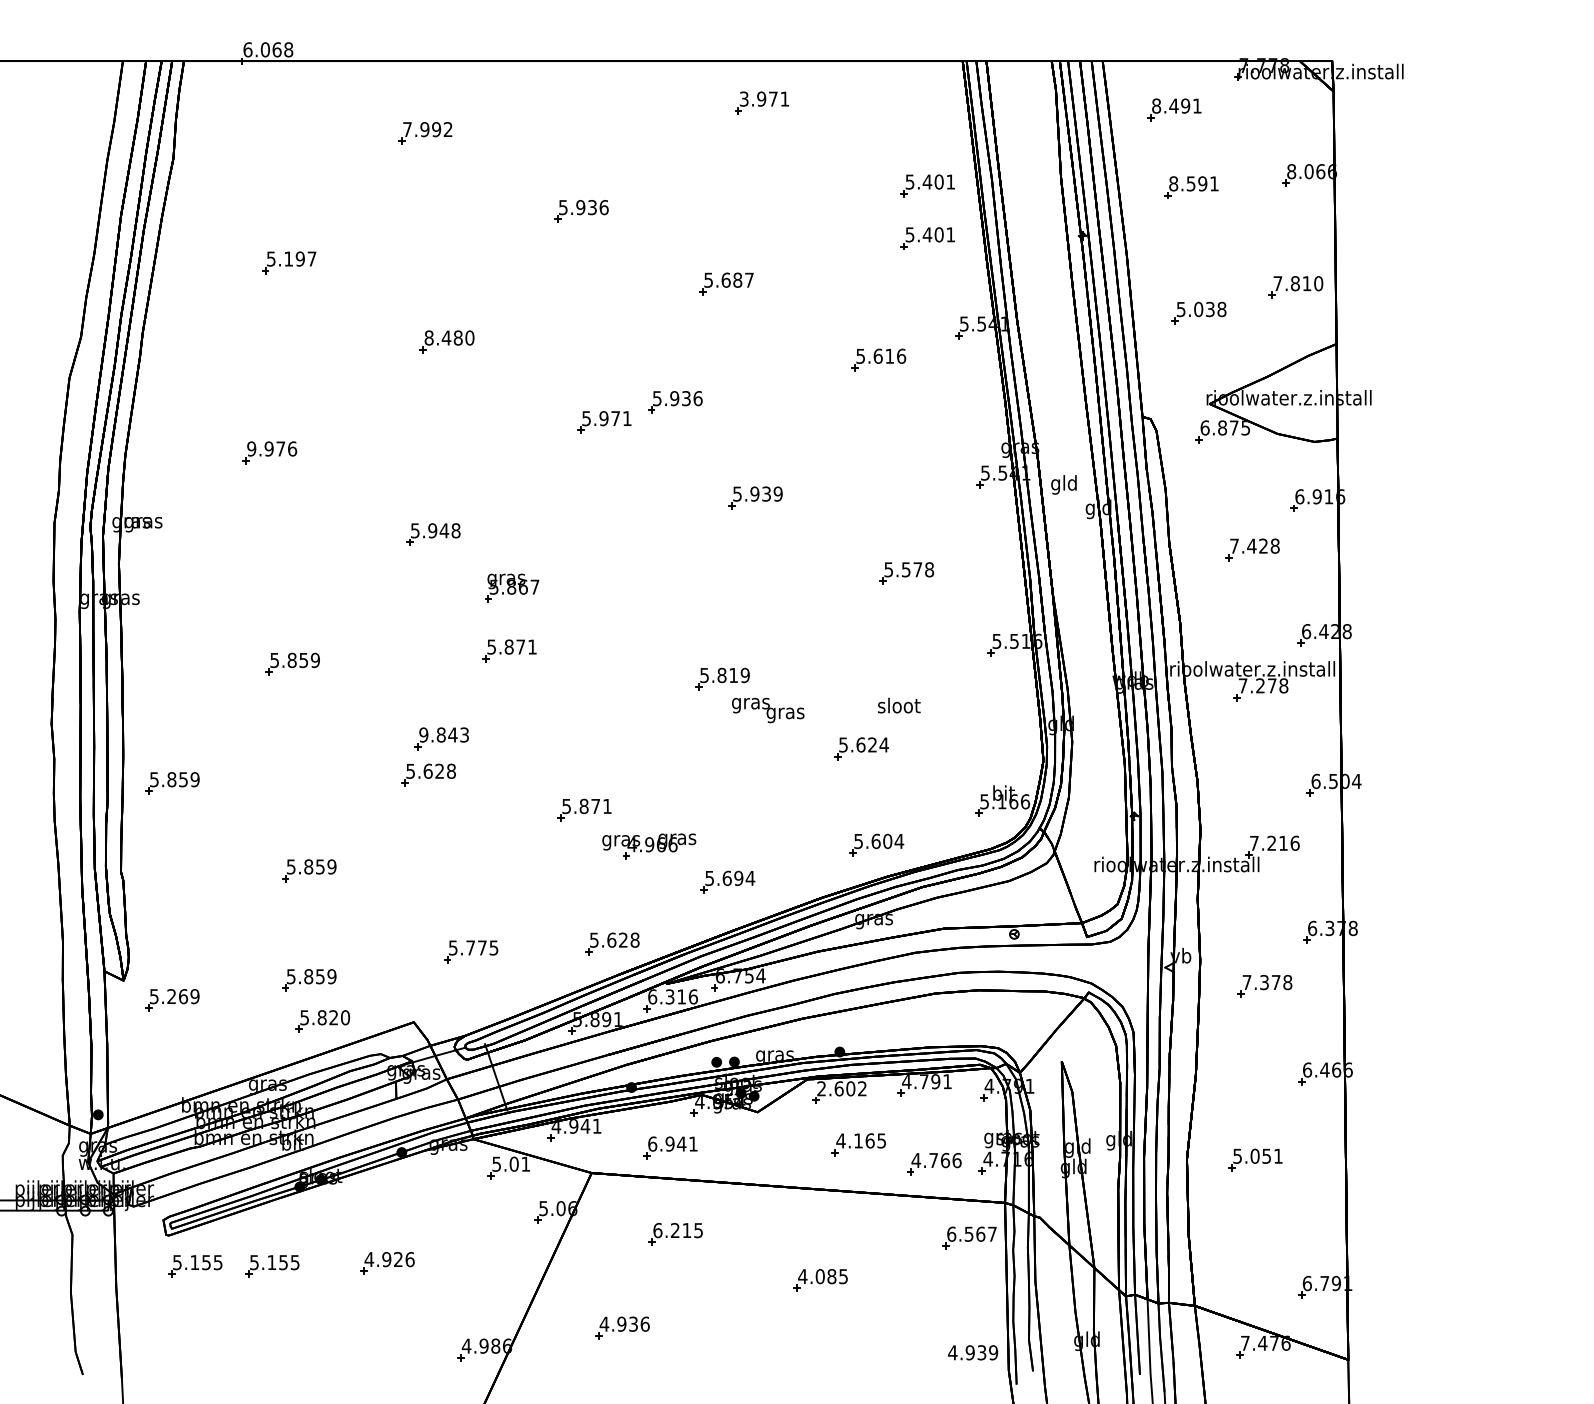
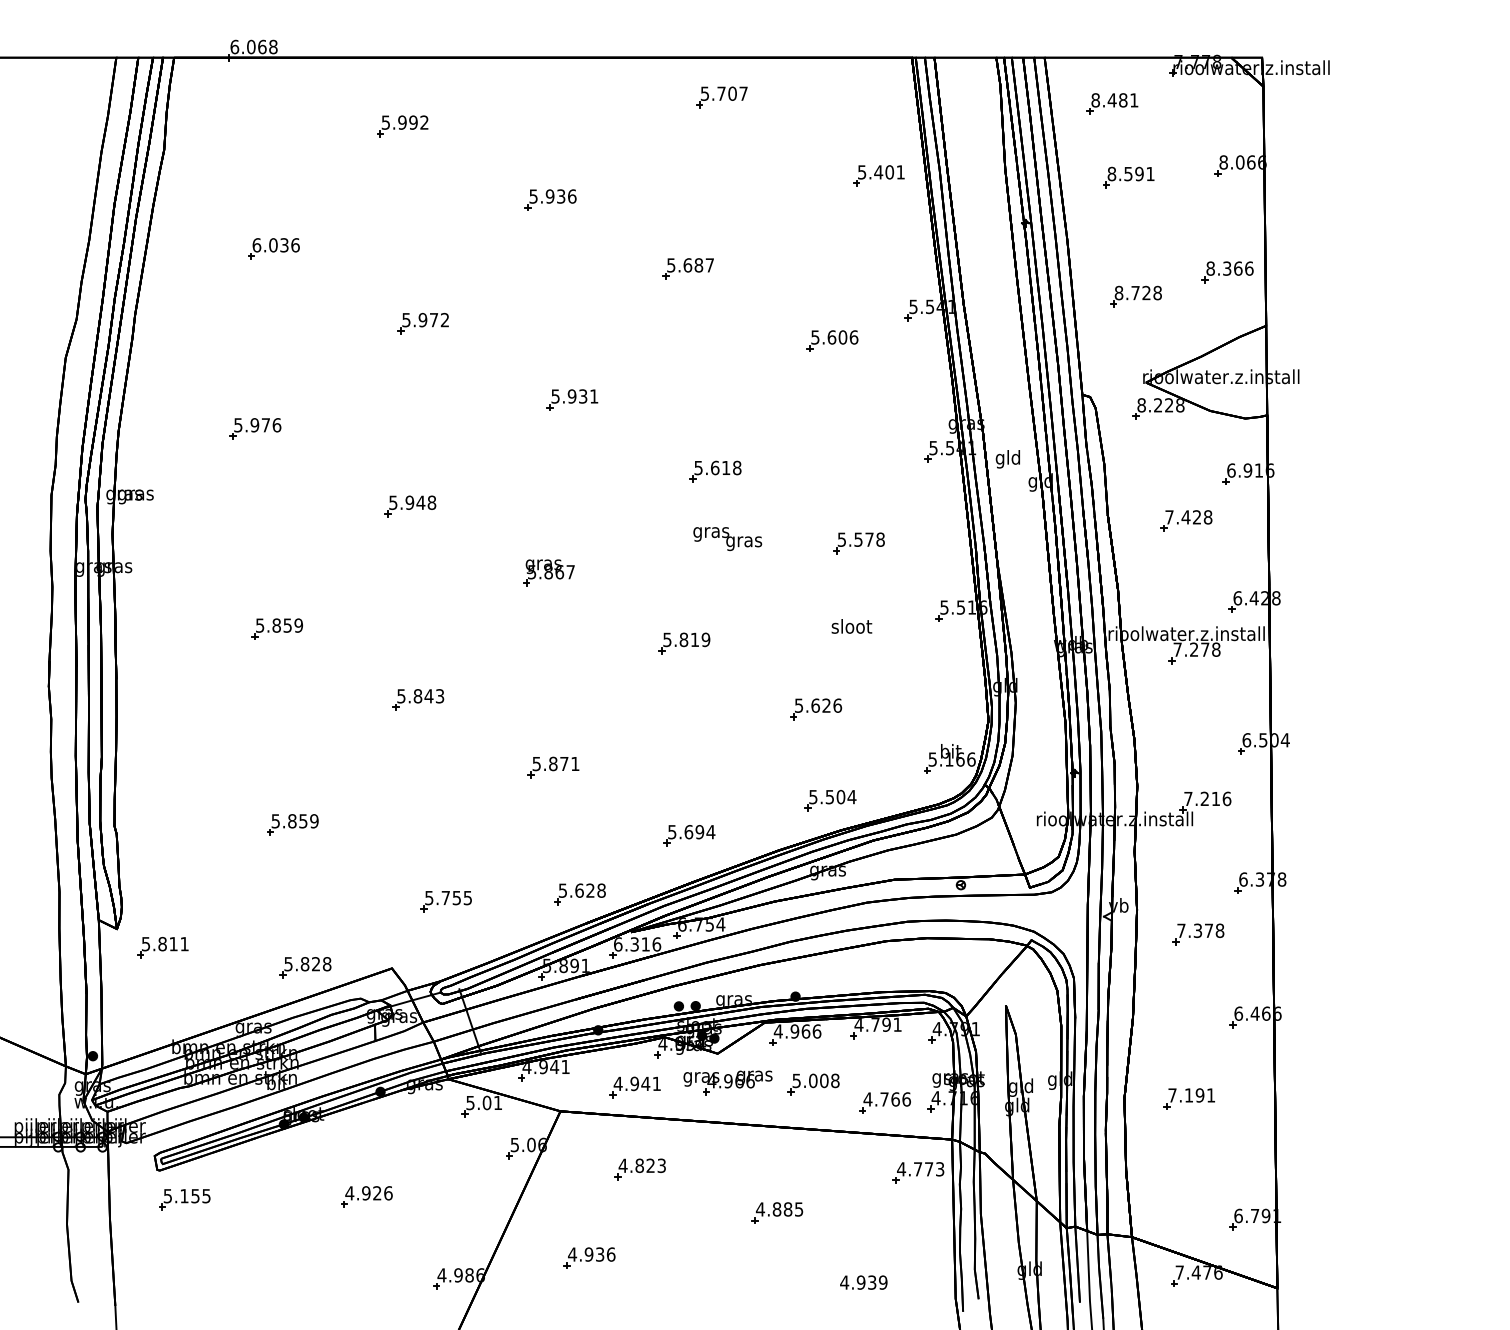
text: (764, 98) -> (724, 93), 3.971 -> 5.707
text: (1185, 106) -> (1123, 100), 8.491 -> 8.481
text: (407, 129) -> (385, 122), 7.992 -> 5.992
part: (927, 238) -> (878, 225), removed
text: (290, 259) -> (275, 245), 5.197 -> 6.036
text: (1297, 283) -> (1229, 268), 7.810 -> 8.366
text: (1195, 308) -> (1132, 292), 5.038 -> 8.728
text: (449, 337) -> (425, 319), 8.480 -> 5.972
text: (889, 356) -> (842, 337), 5.616 -> 5.606
part: (675, 401) -> (639, 380), removed
text: (615, 418) -> (583, 396), 5.971 -> 5.931
text: (1224, 428) -> (1160, 405), 6.875 -> 8.228
text: (251, 449) -> (238, 425), 9.976 -> 5.976
text: (765, 493) -> (725, 467), 5.939 -> 5.618
part: (511, 587) -> (548, 572), moved
part: (509, 650) -> (482, 616), removed
text: (898, 705) -> (851, 626), moved
text: (767, 710) -> (727, 539), moved
text: (423, 735) -> (401, 696), 9.843 -> 5.843
text: (884, 744) -> (837, 705), 5.624 -> 5.626
part: (428, 775) -> (405, 734), removed
part: (171, 782) -> (162, 741), removed
text: (875, 840) -> (829, 796), 5.604 -> 5.504
part: (648, 846) -> (727, 1082), moved
text: (481, 948) -> (456, 898), 5.775 -> 5.755
part: (308, 980) -> (292, 928), removed
text: (183, 996) -> (173, 944), 5.269 -> 5.811
text: (344, 1018) -> (326, 964), 5.820 -> 5.828
text: (841, 1088) -> (797, 1031), 2.602 -> 4.966
text: (860, 1140) -> (815, 1080), 4.165 -> 5.008
text: (651, 1143) -> (617, 1083), 6.941 -> 4.941
text: (1252, 1156) -> (1186, 1095), 5.051 -> 7.191
text: (677, 1230) -> (641, 1165), 6.215 -> 4.823
text: (971, 1234) -> (920, 1169), 6.567 -> 4.773
part: (271, 1266) -> (257, 1199), removed
text: (819, 1276) -> (776, 1209), 4.085 -> 4.885
text: (972, 1352) -> (863, 1282), moved

